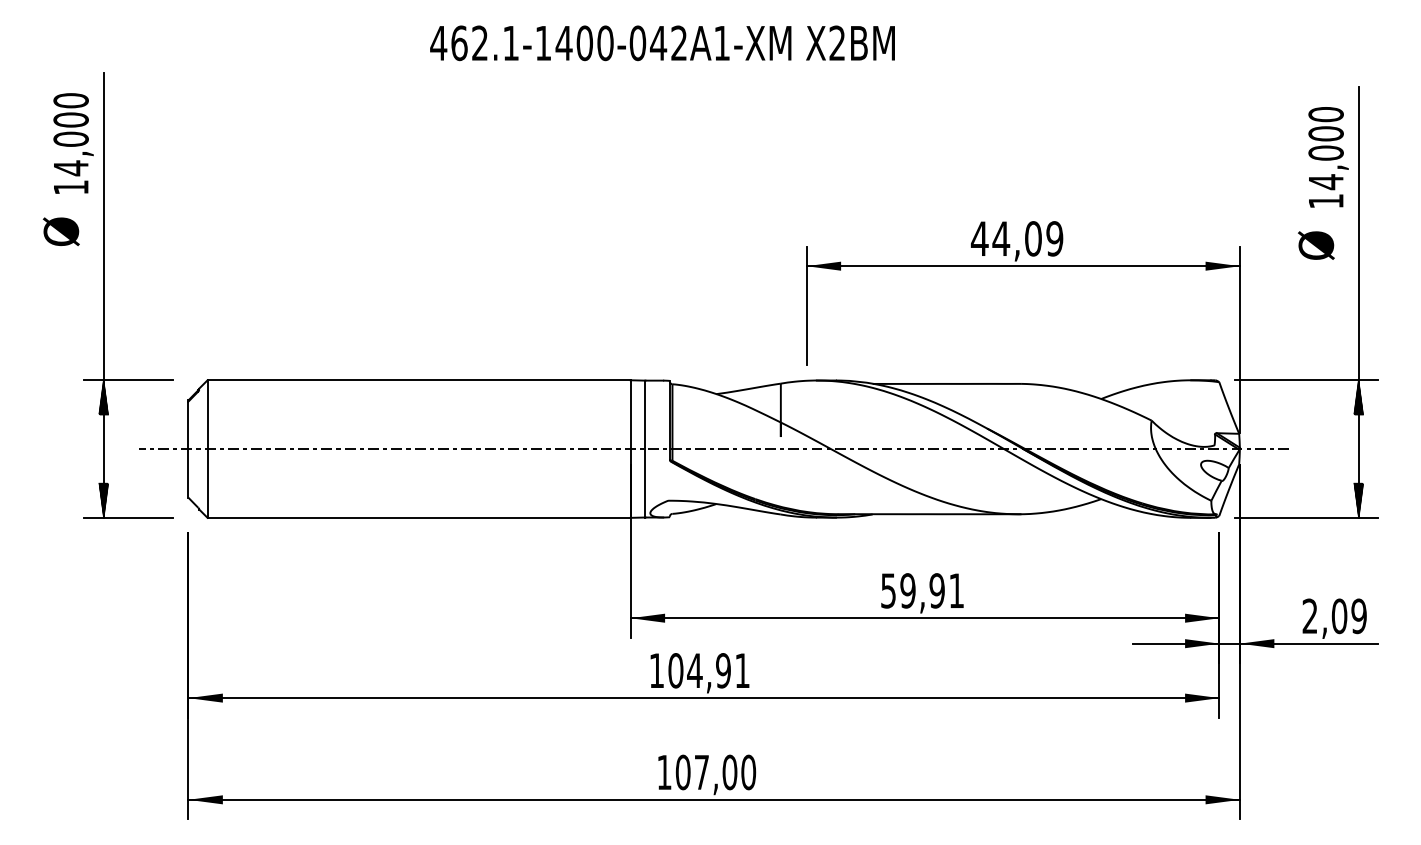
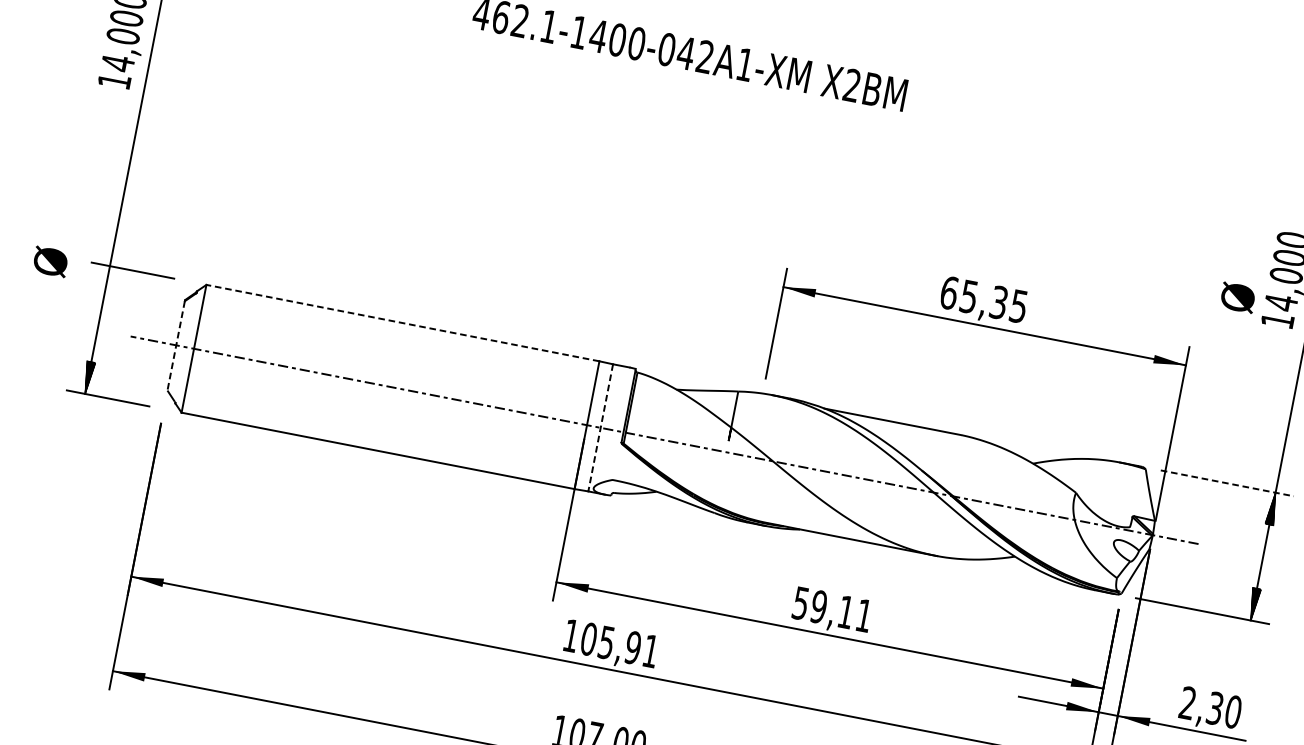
text: (60, 231) -> (49, 261), moved
text: (1016, 238) -> (983, 299), 44,09 -> 65,35
text: (1316, 245) -> (1238, 297), moved
line: (419, 380) -> (403, 323), solid -> dashed
line: (1306, 380) -> (1227, 483), solid -> dashed
hatch: (103, 397) -> (106, 282), removed
line: (645, 449) -> (600, 428), solid -> dashed
line: (188, 450) -> (176, 346), solid -> dashed
text: (936, 590) -> (845, 611), 59,91 -> 59,11
text: (1348, 616) -> (1223, 710), 2,09 -> 2,30
text: (694, 670) -> (606, 642), 104,91 -> 105,91

